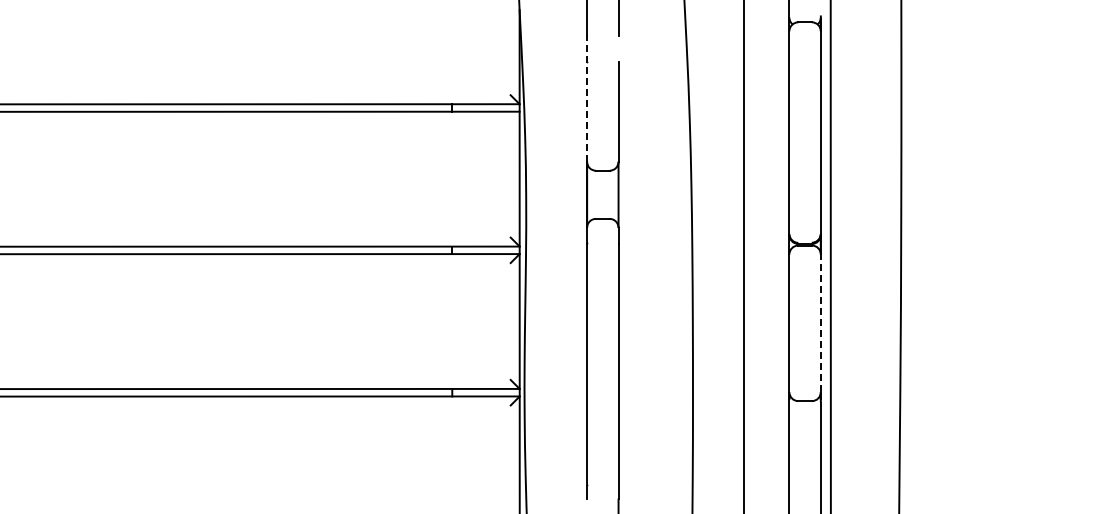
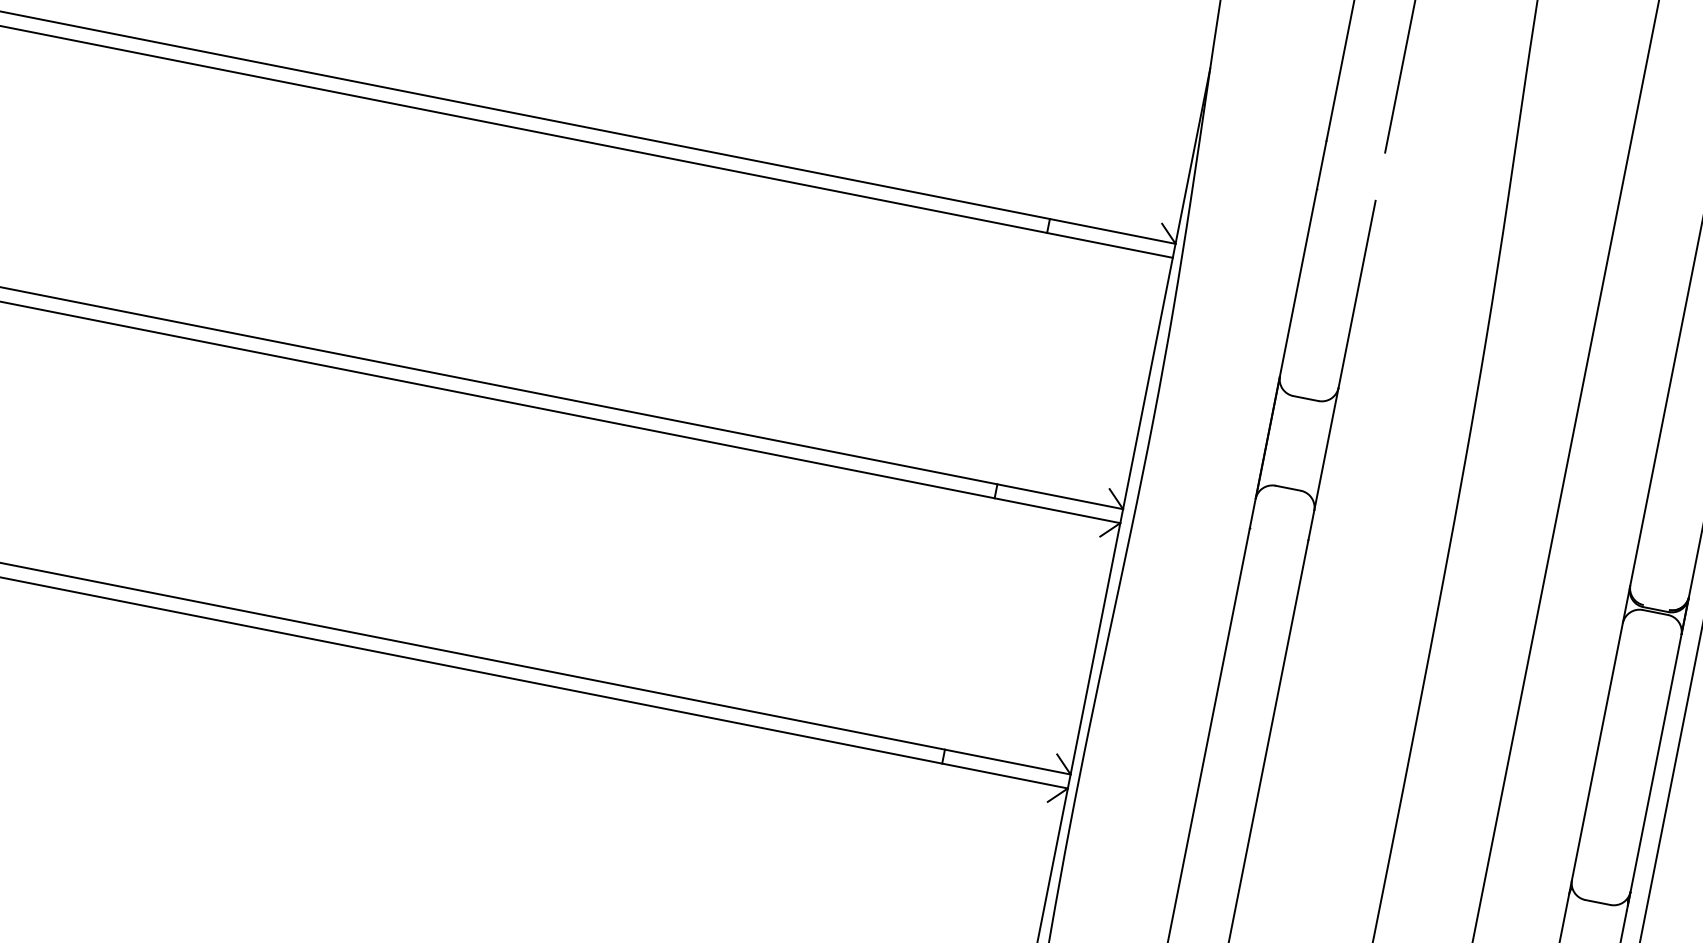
line: (587, 98) -> (1304, 258), dashed -> solid
line: (820, 323) -> (1655, 763), dashed -> solid

